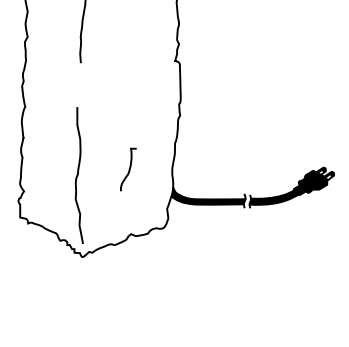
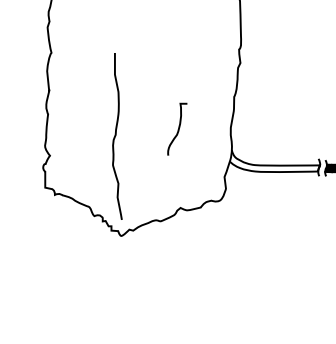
fill: (208, 195) -> (274, 160), removed

